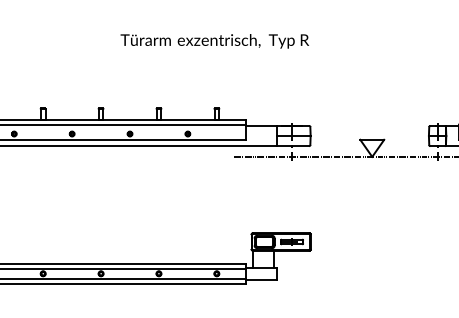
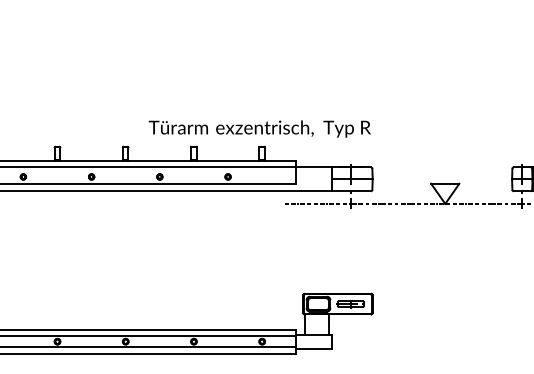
text: (214, 41) -> (259, 129), moved

